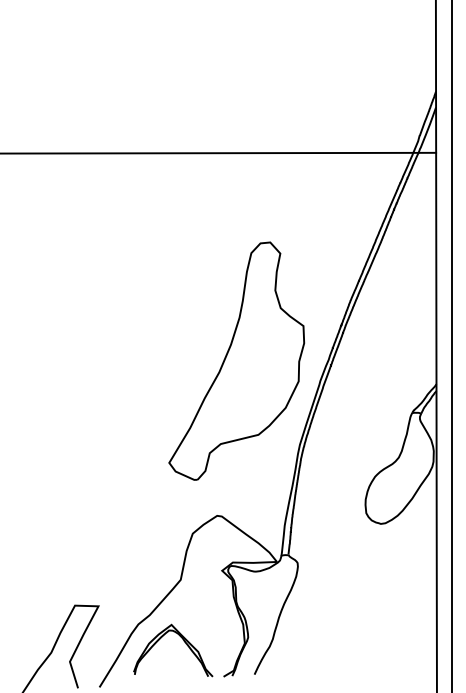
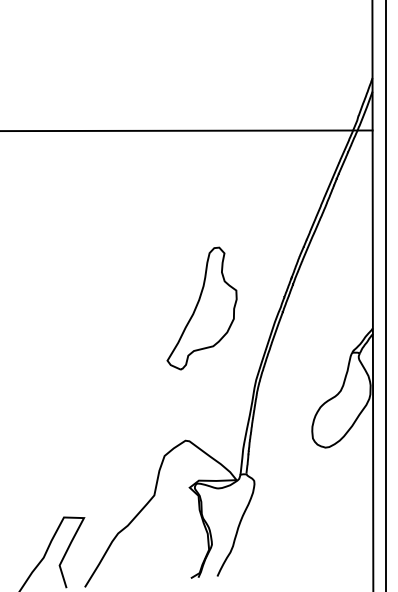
part: (235, 361) -> (201, 308), size x0.6
part: (184, 643) -> (157, 549), removed

